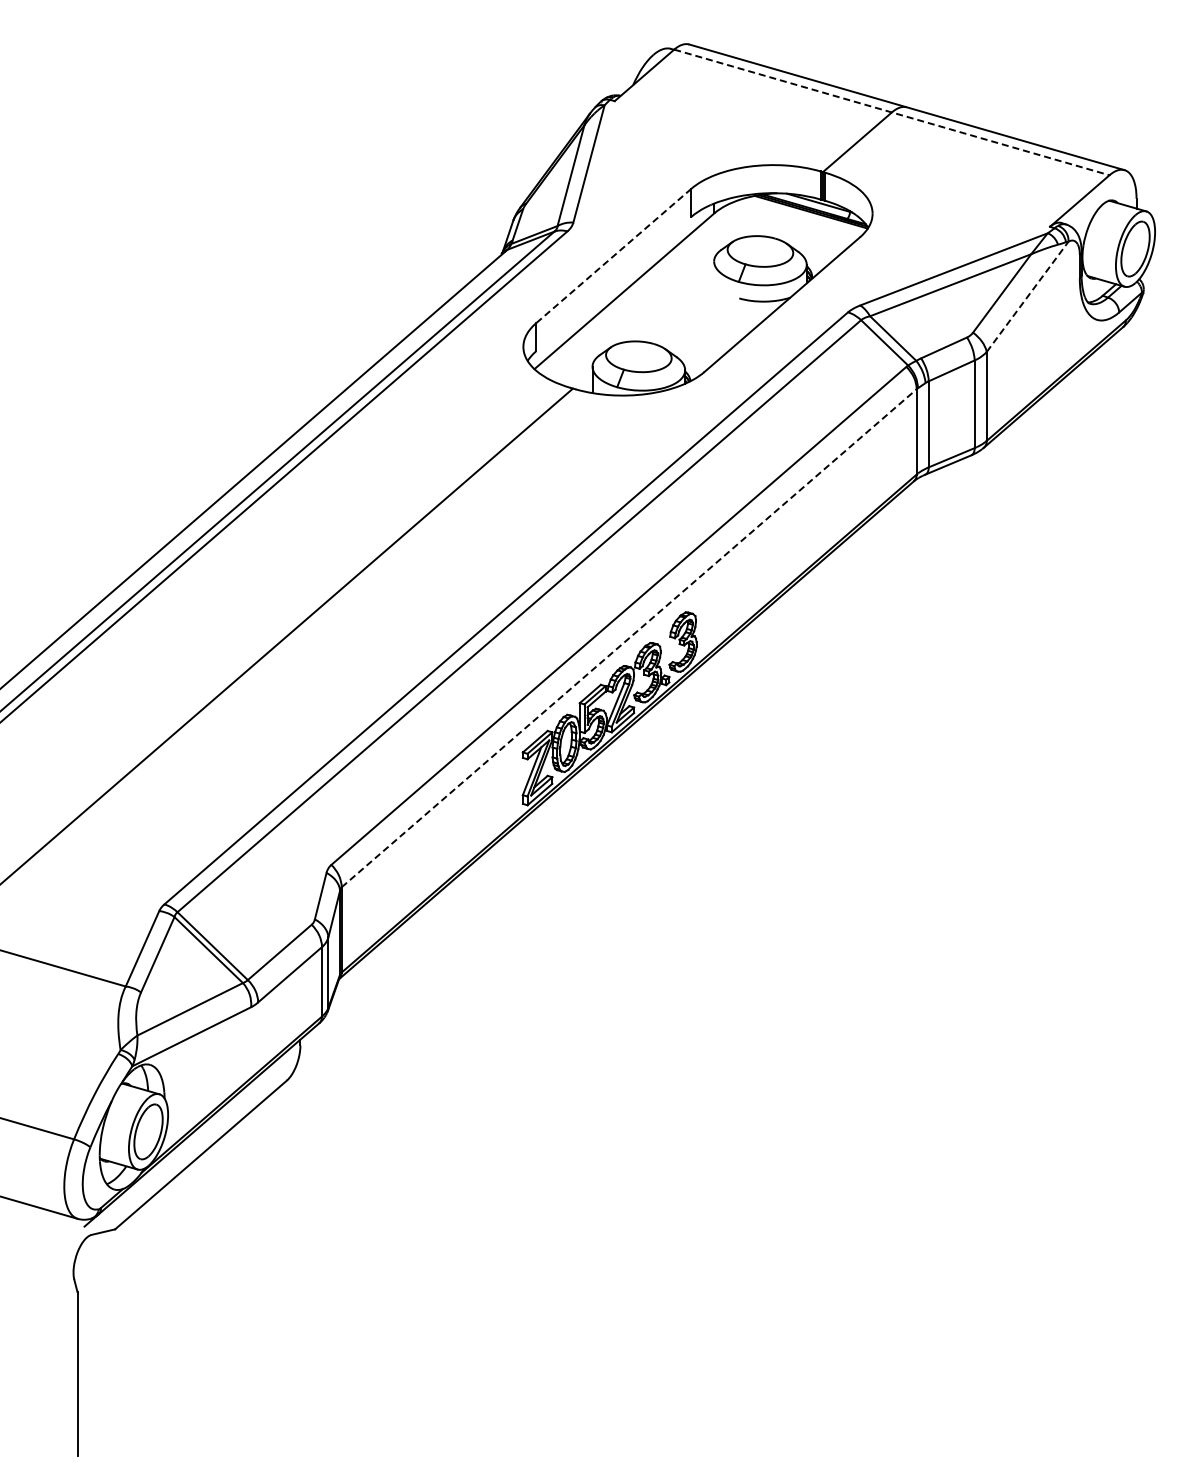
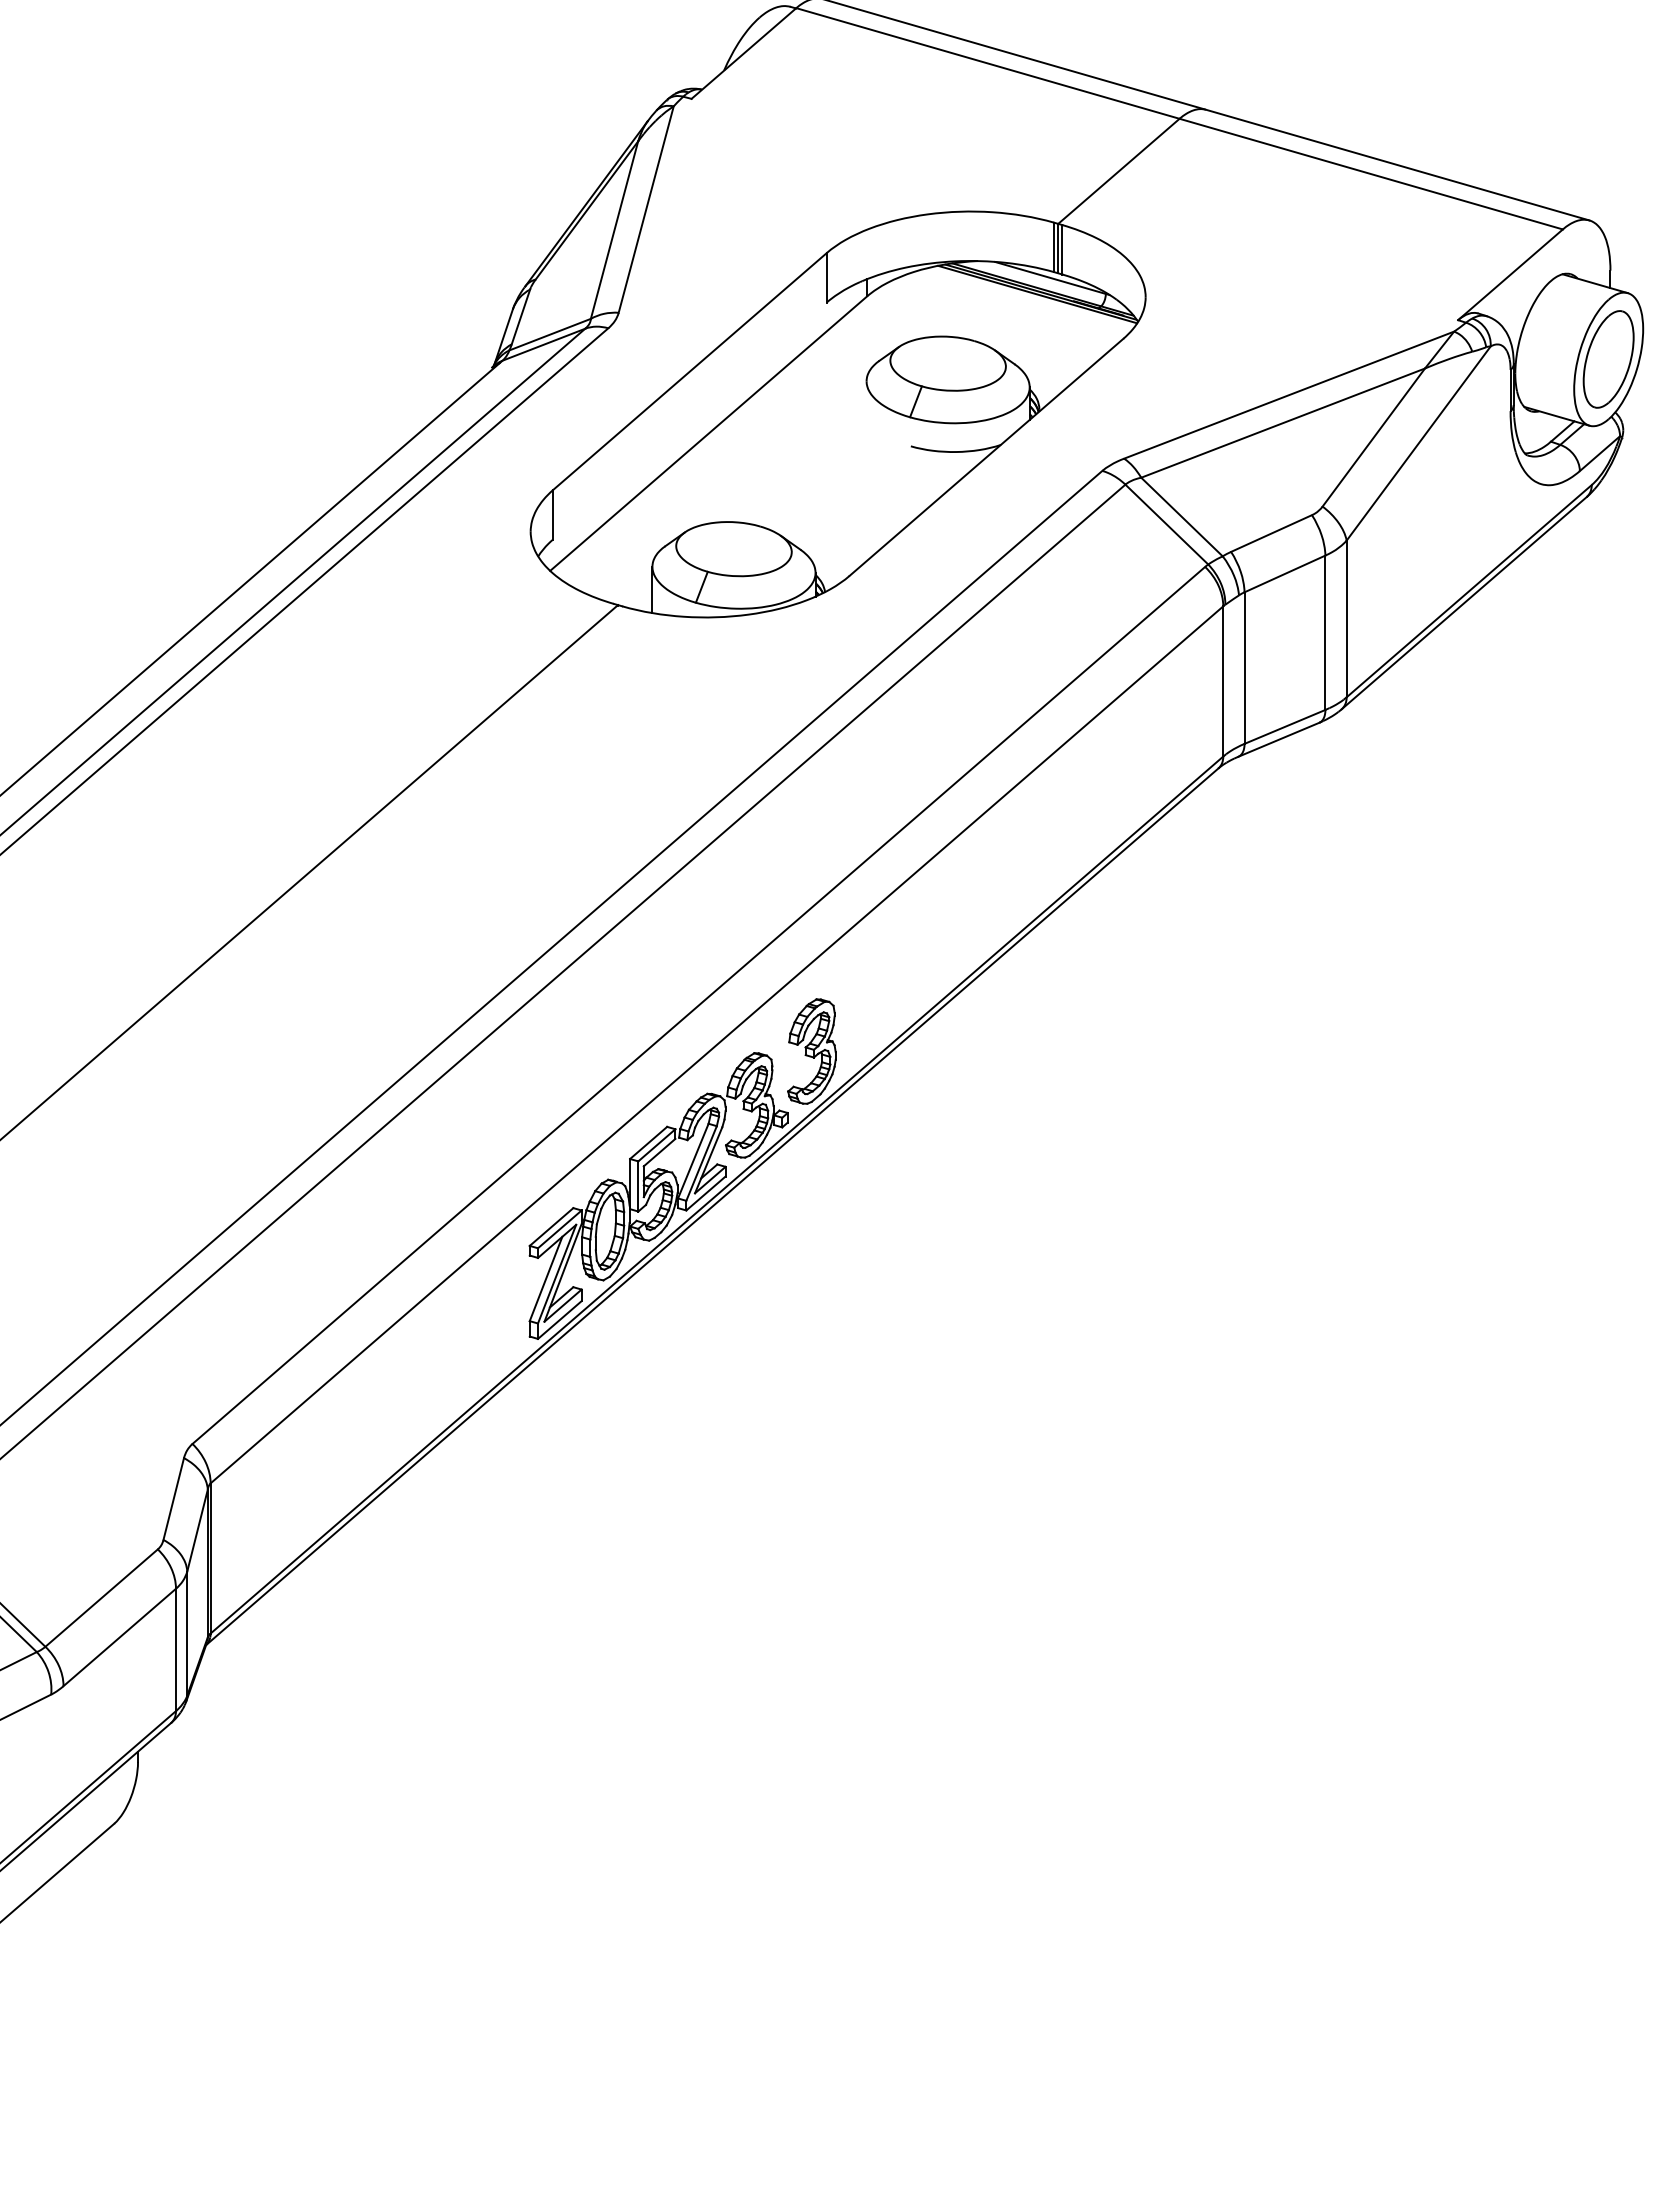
line: (891, 112) -> (1178, 118), dashed -> solid
line: (613, 256) -> (689, 372), dashed -> solid
line: (1027, 296) -> (1418, 442), dashed -> solid
line: (629, 637) -> (717, 1043), dashed -> solid

